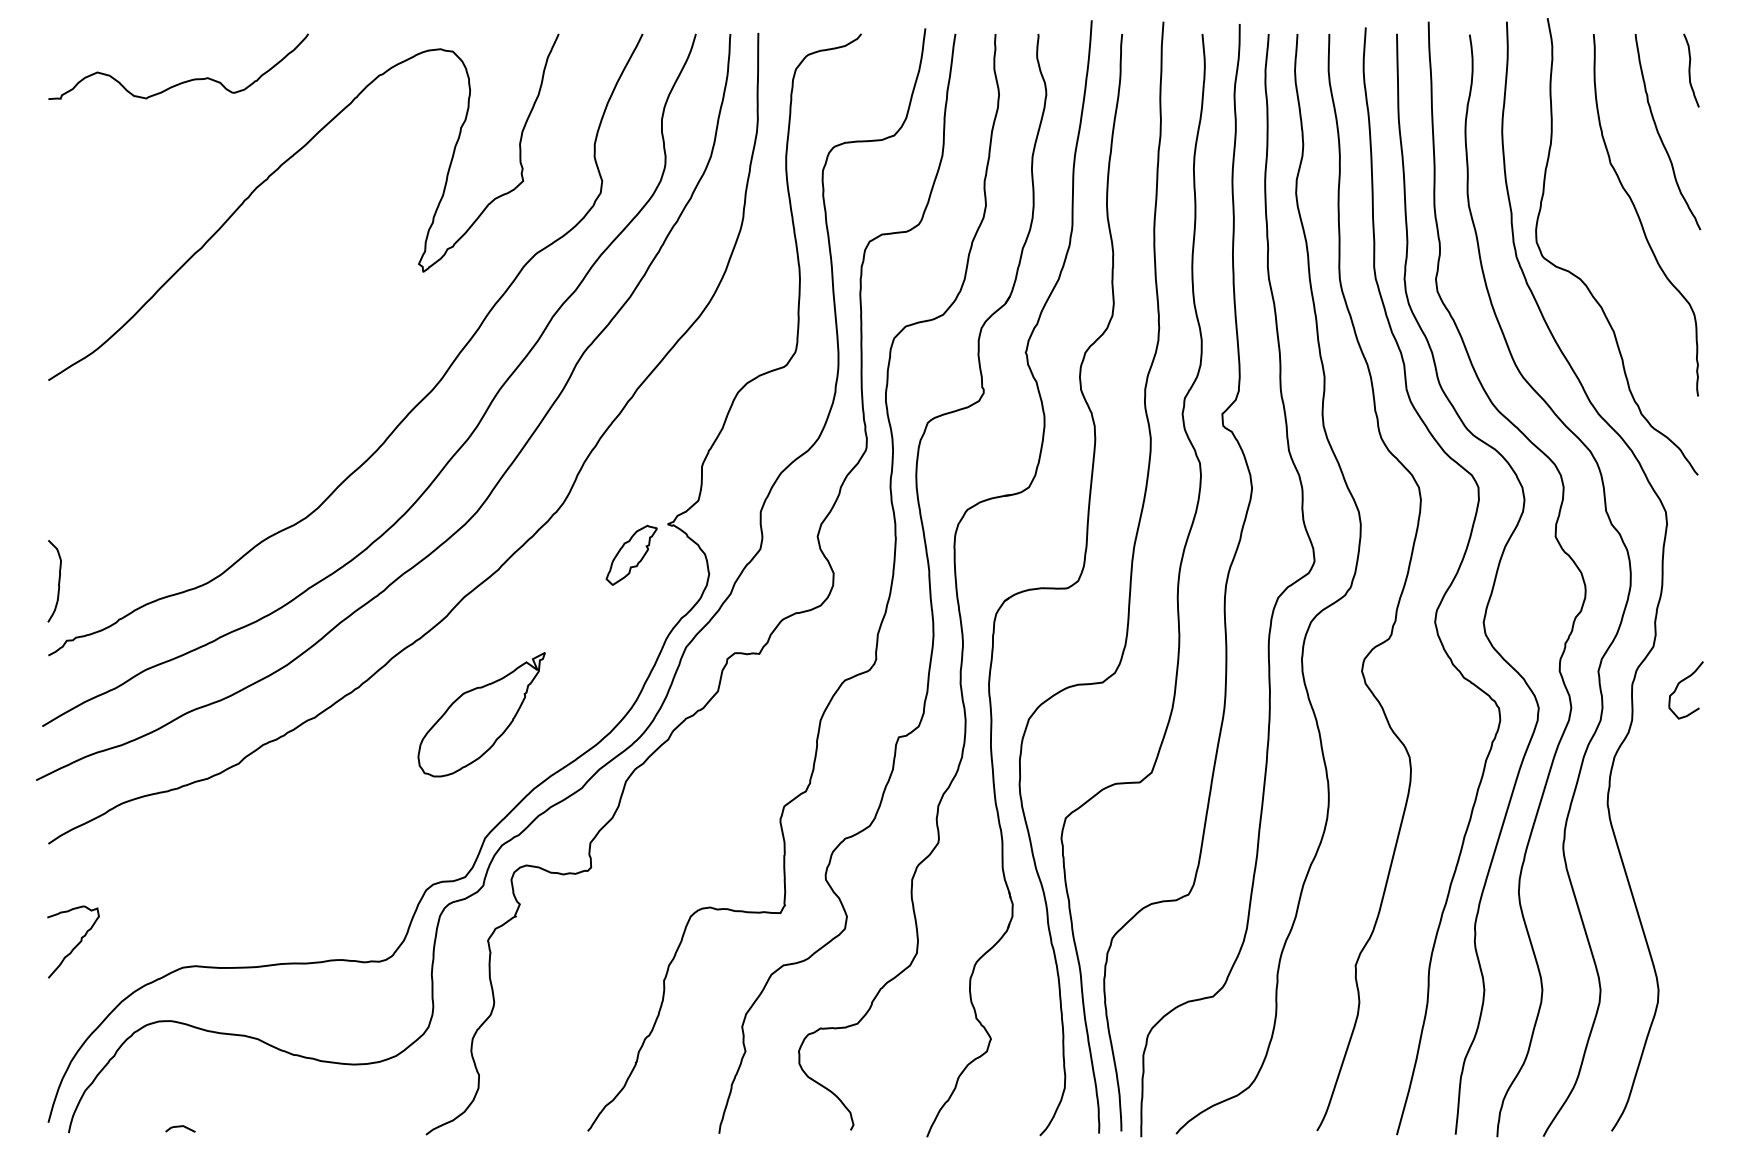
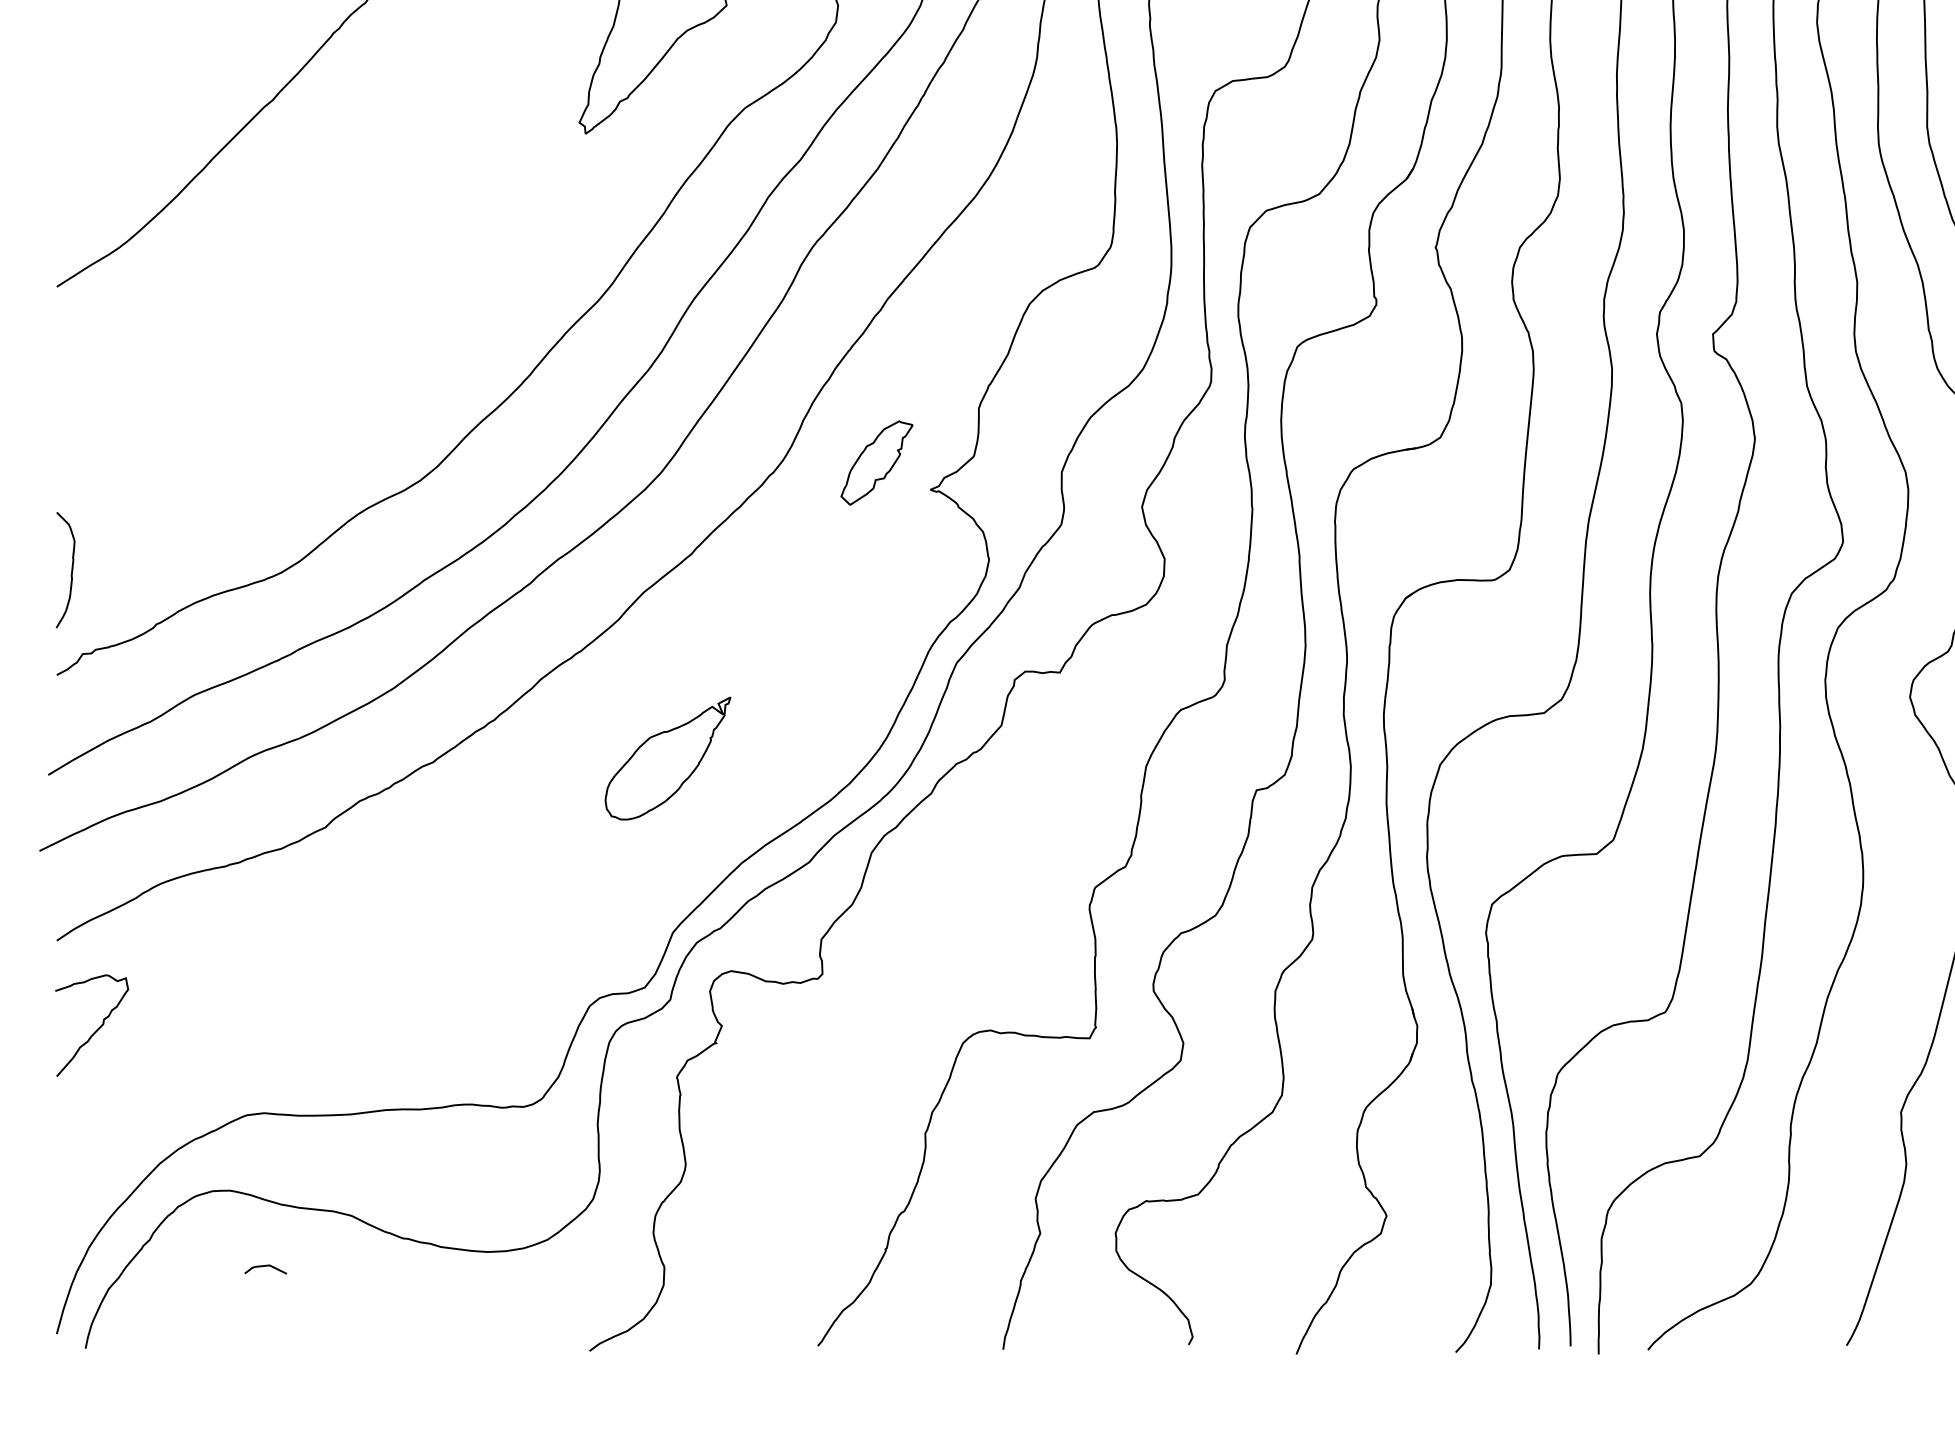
part: (631, 554) -> (876, 461), moved
part: (481, 714) -> (667, 758), size x0.7
curve: (76, 944) -> (96, 1029), moved
line: (180, 1127) -> (265, 1267), moved

